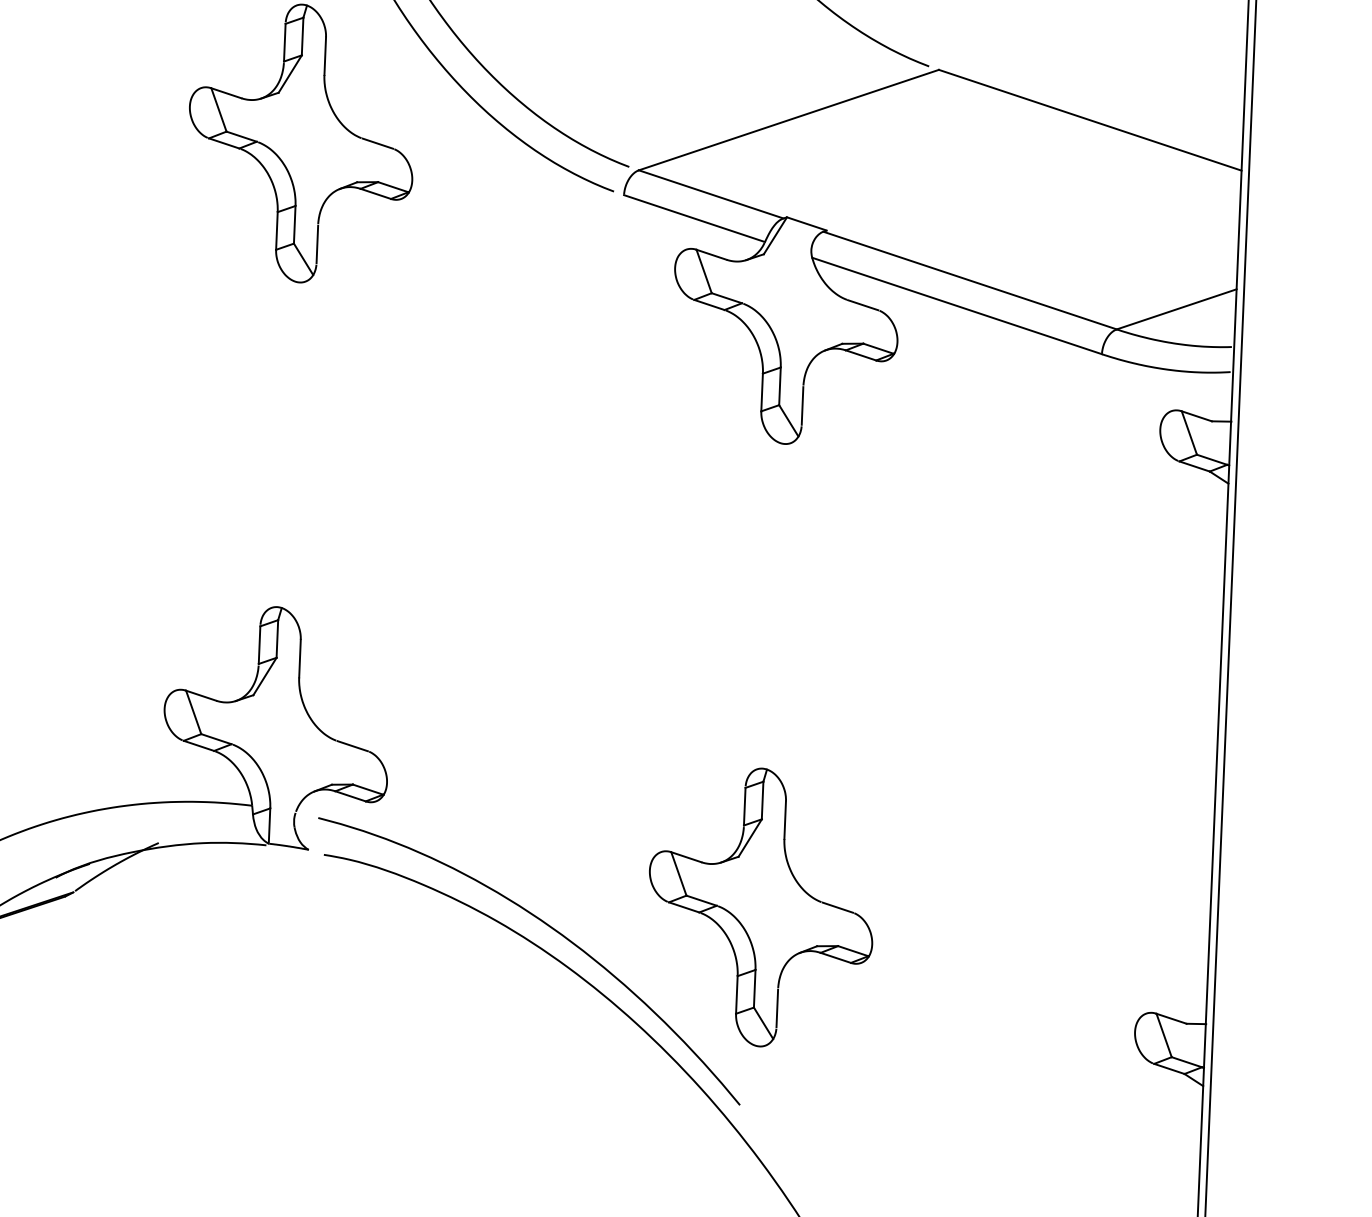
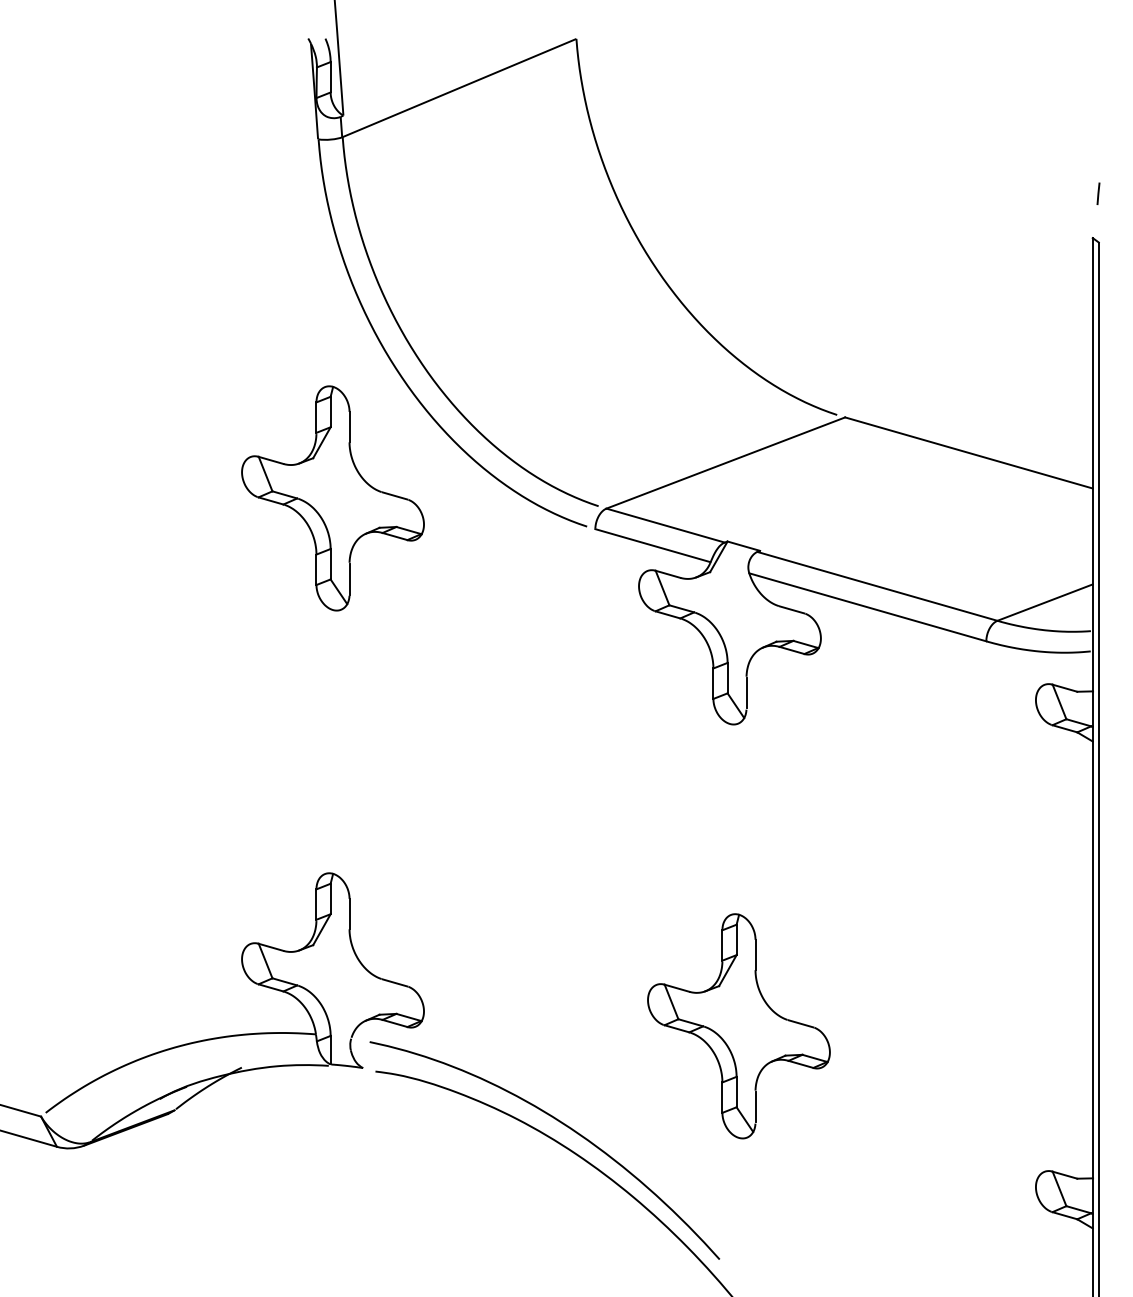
part: (760, 907) -> (738, 1026), moved

